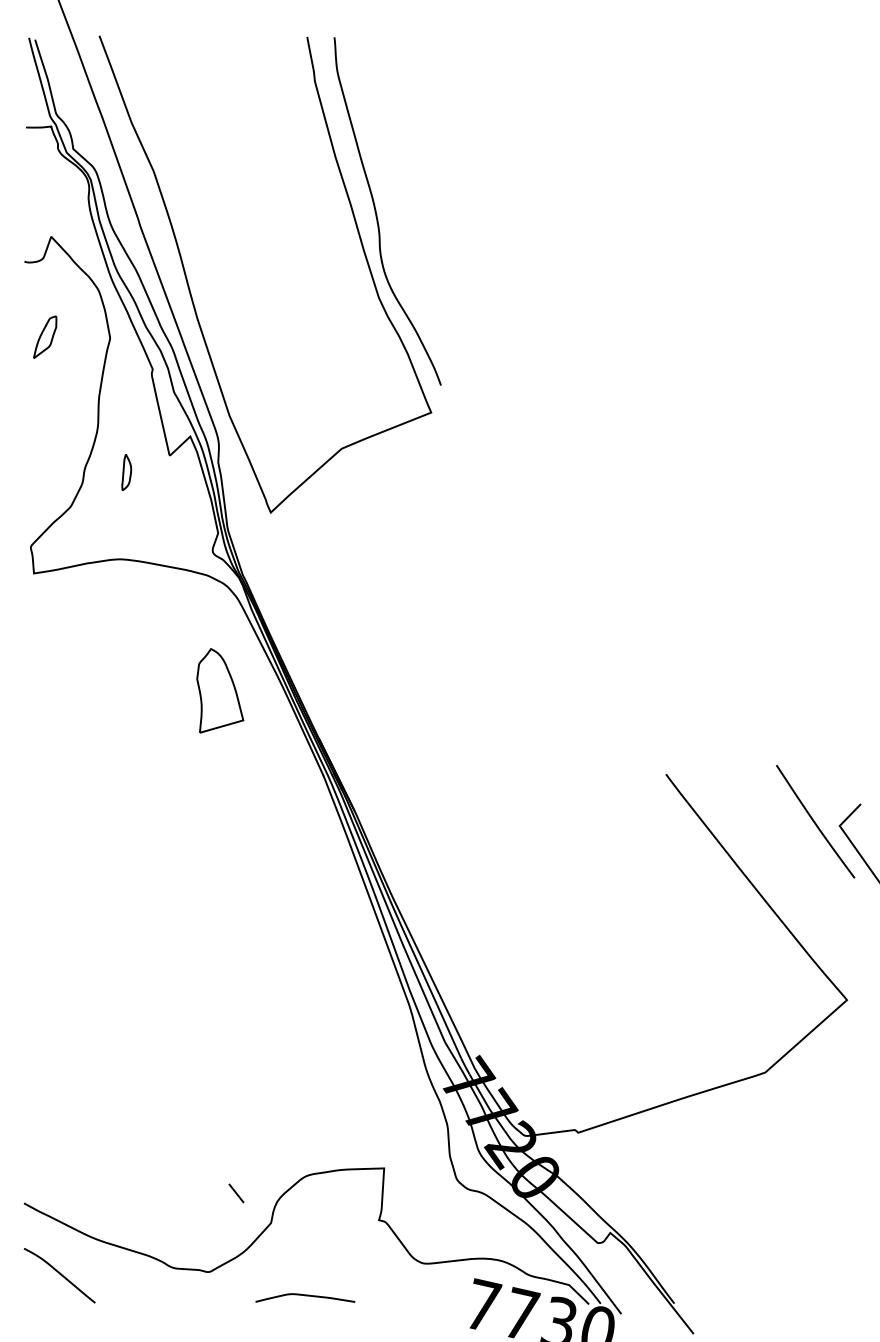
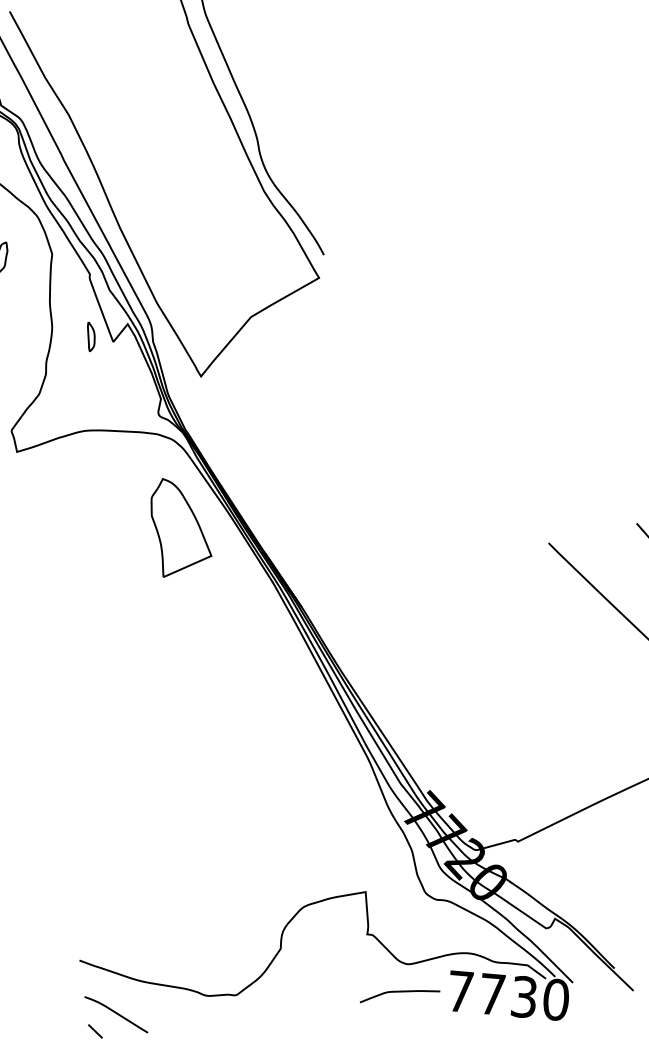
part: (126, 472) -> (90, 336), moved
part: (220, 690) -> (180, 525), size x1.43
line: (236, 1193) -> (95, 1031), moved
curve: (305, 1296) -> (399, 992), moved

